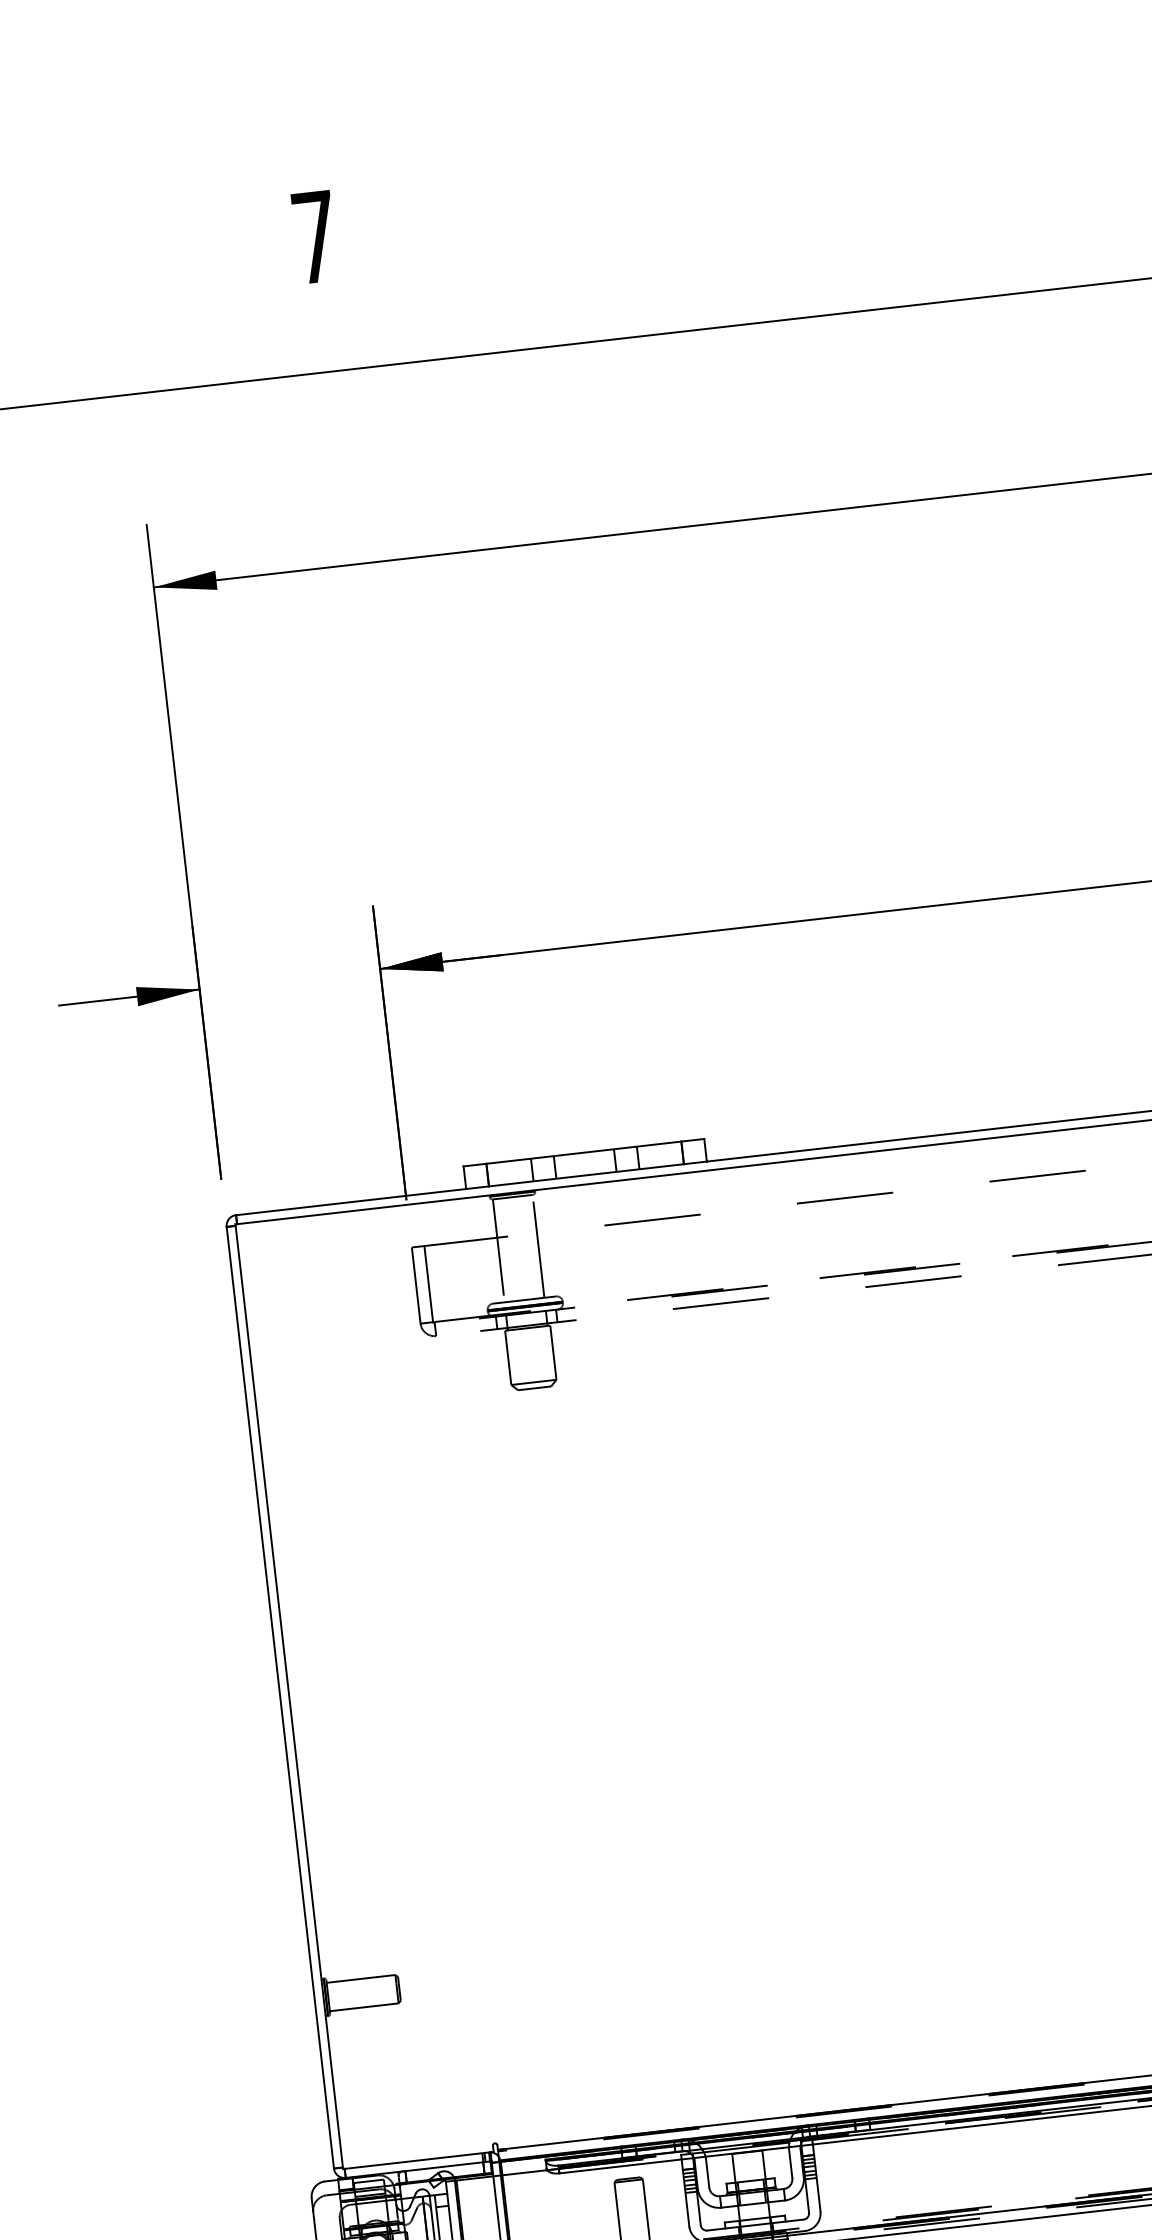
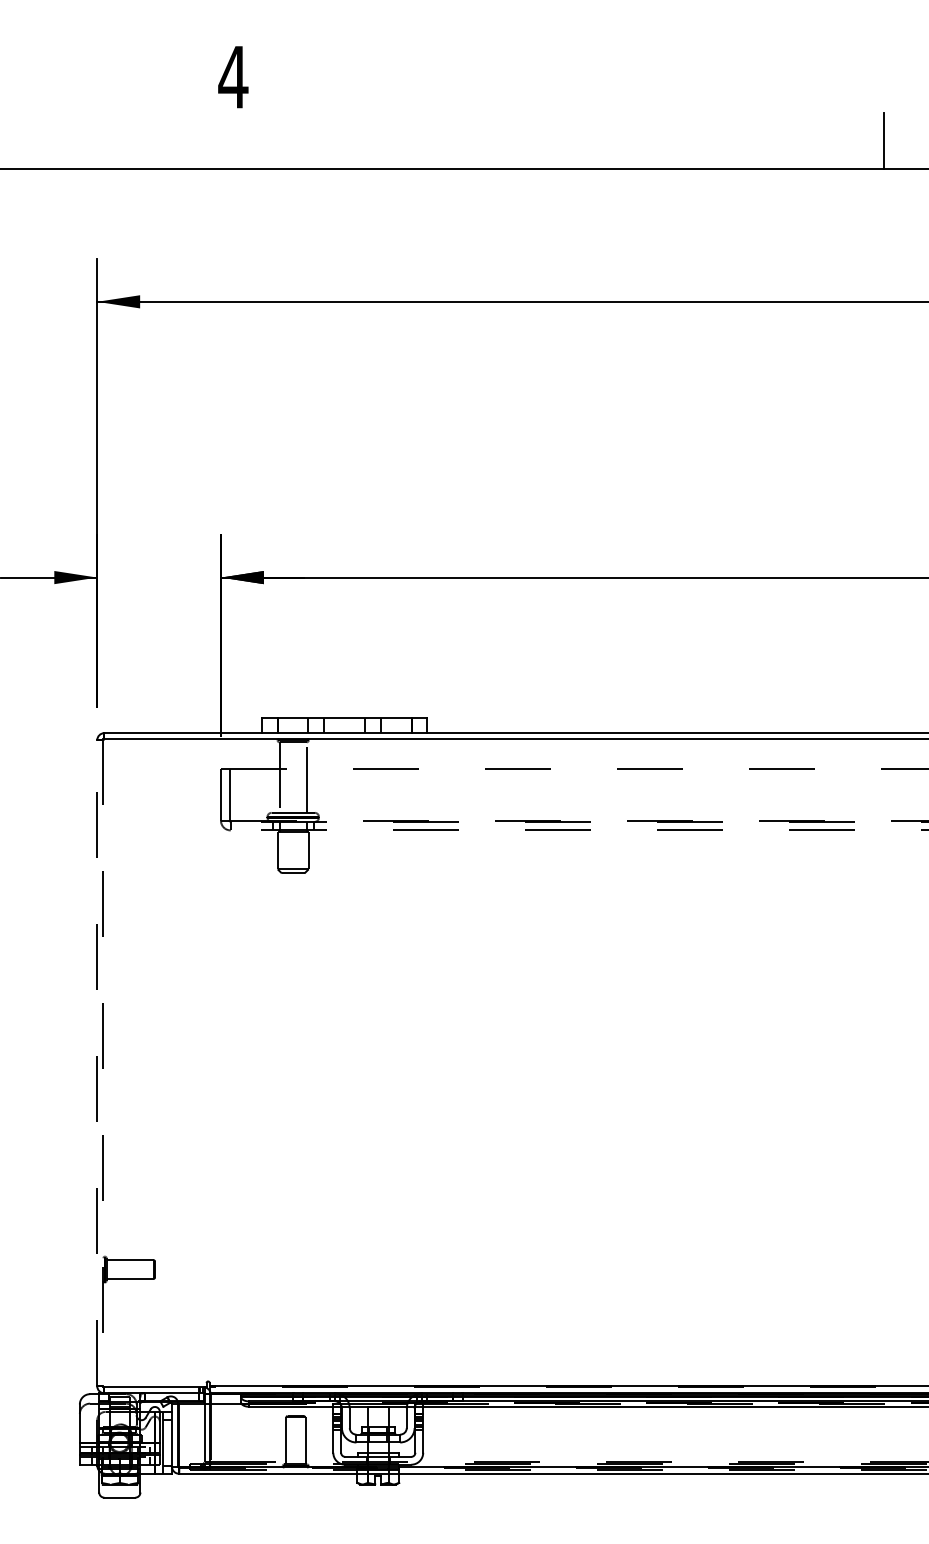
text: (315, 237) -> (233, 77), 7 -> 4
line: (289, 1697) -> (103, 1063), solid -> dashed
line: (280, 1698) -> (97, 1063), solid -> dashed

